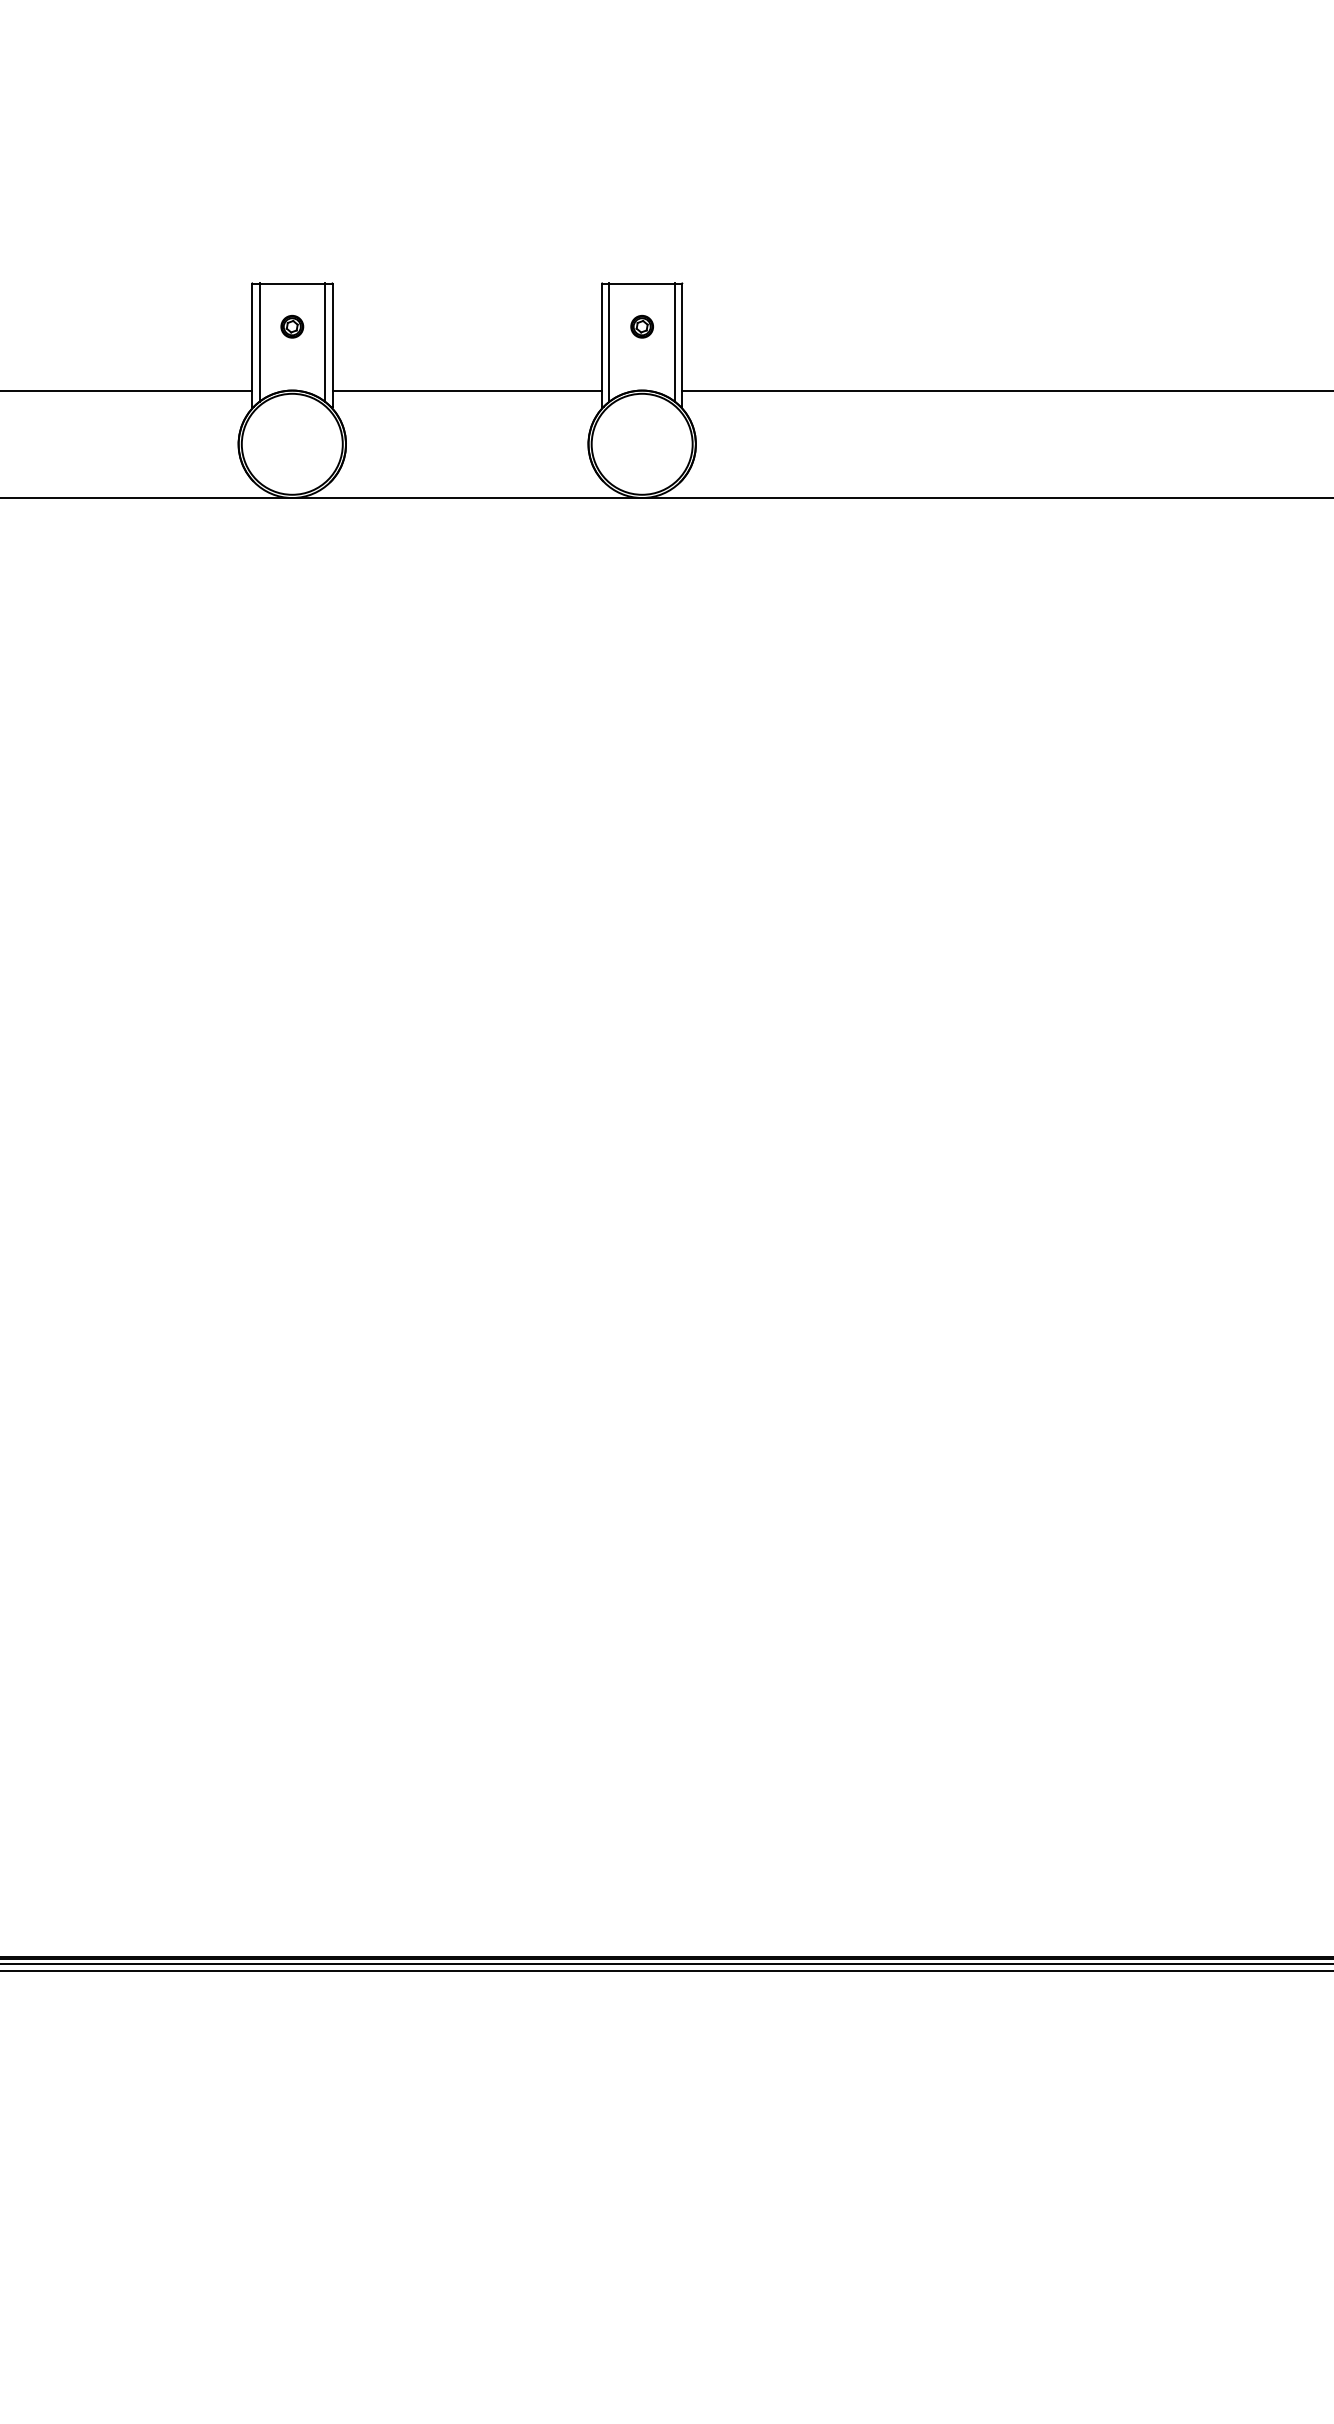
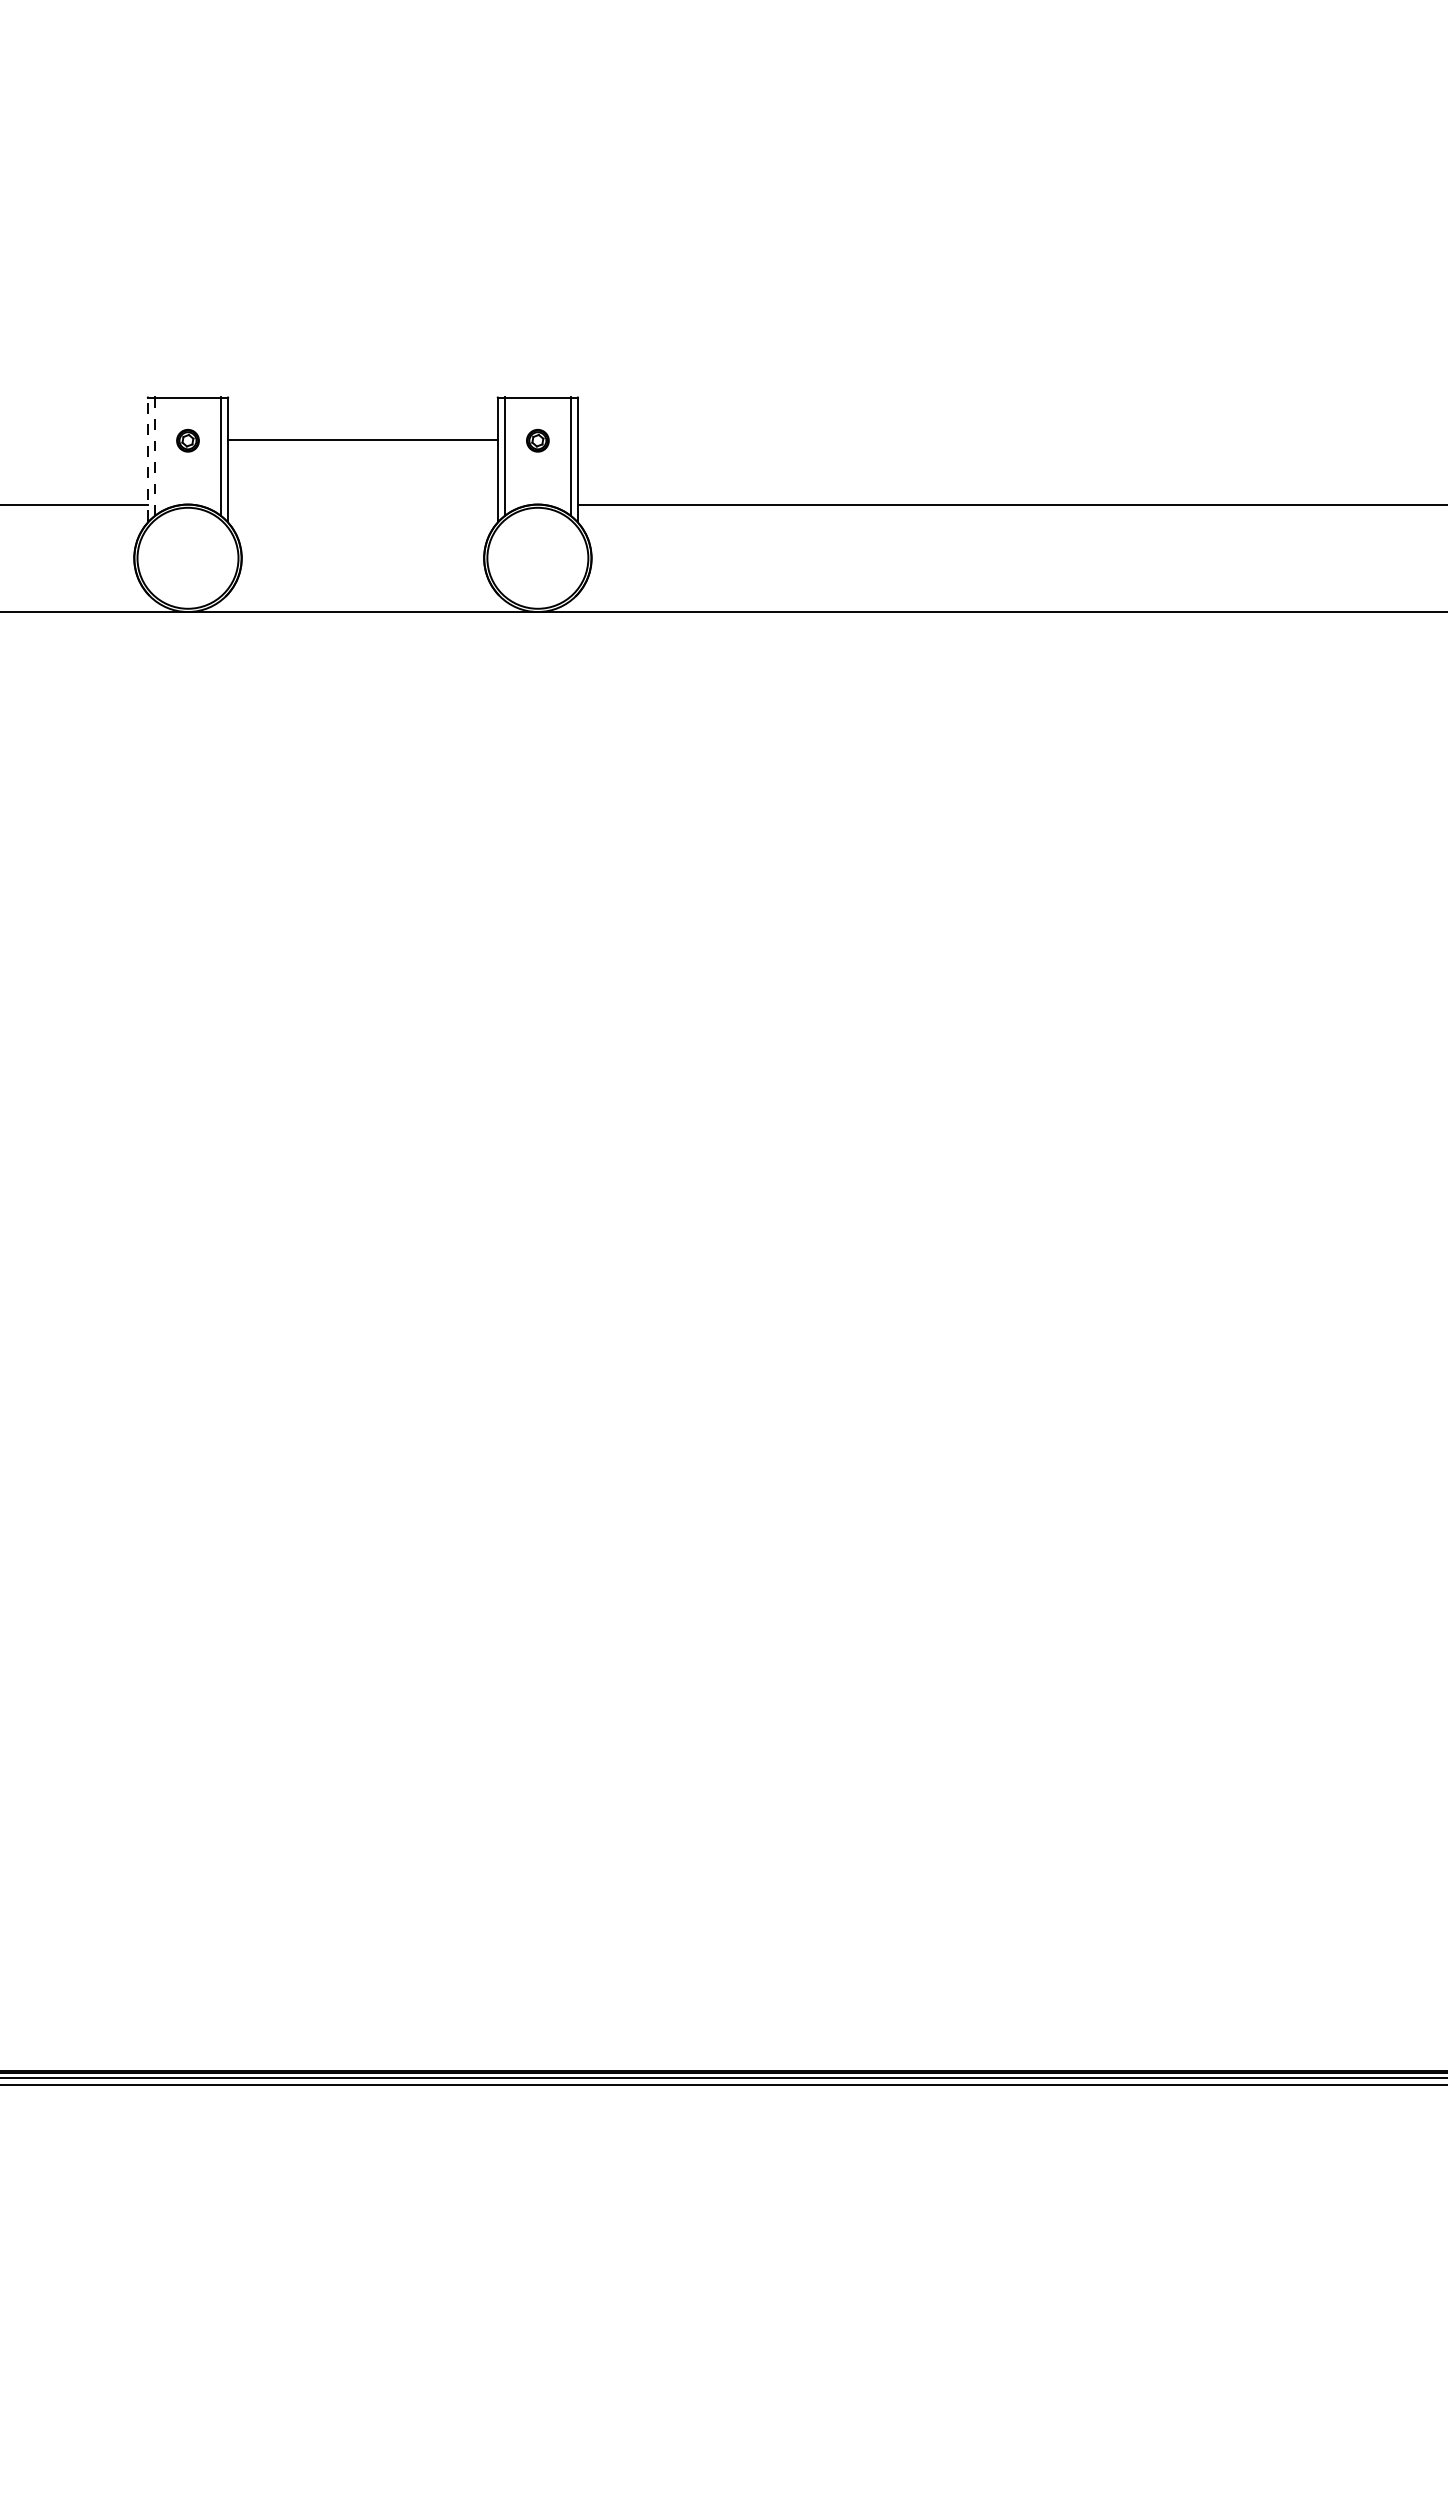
line: (259, 342) -> (155, 456), solid -> dashed
line: (251, 345) -> (147, 459), solid -> dashed
line: (466, 390) -> (362, 439), moved

